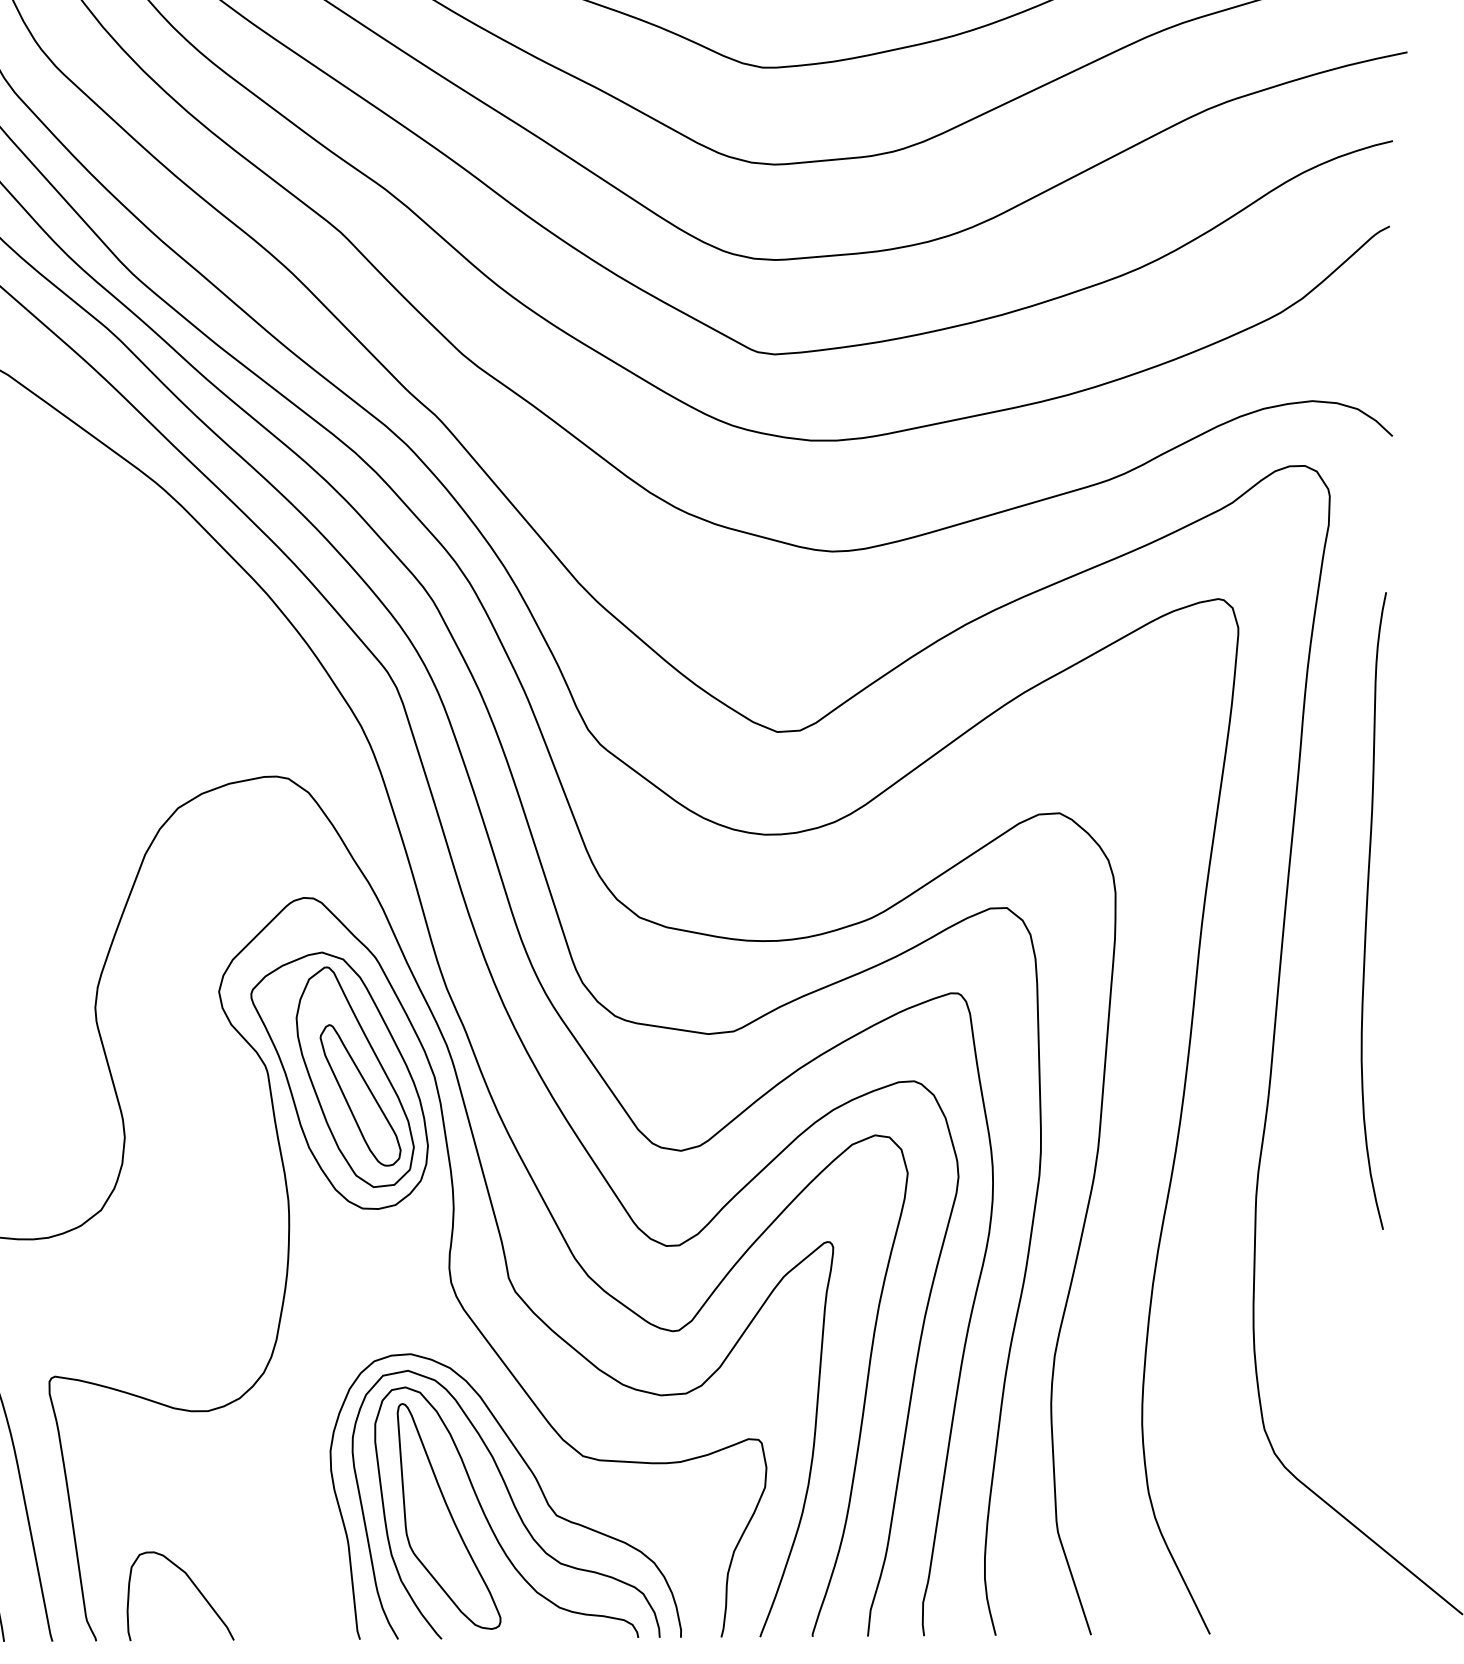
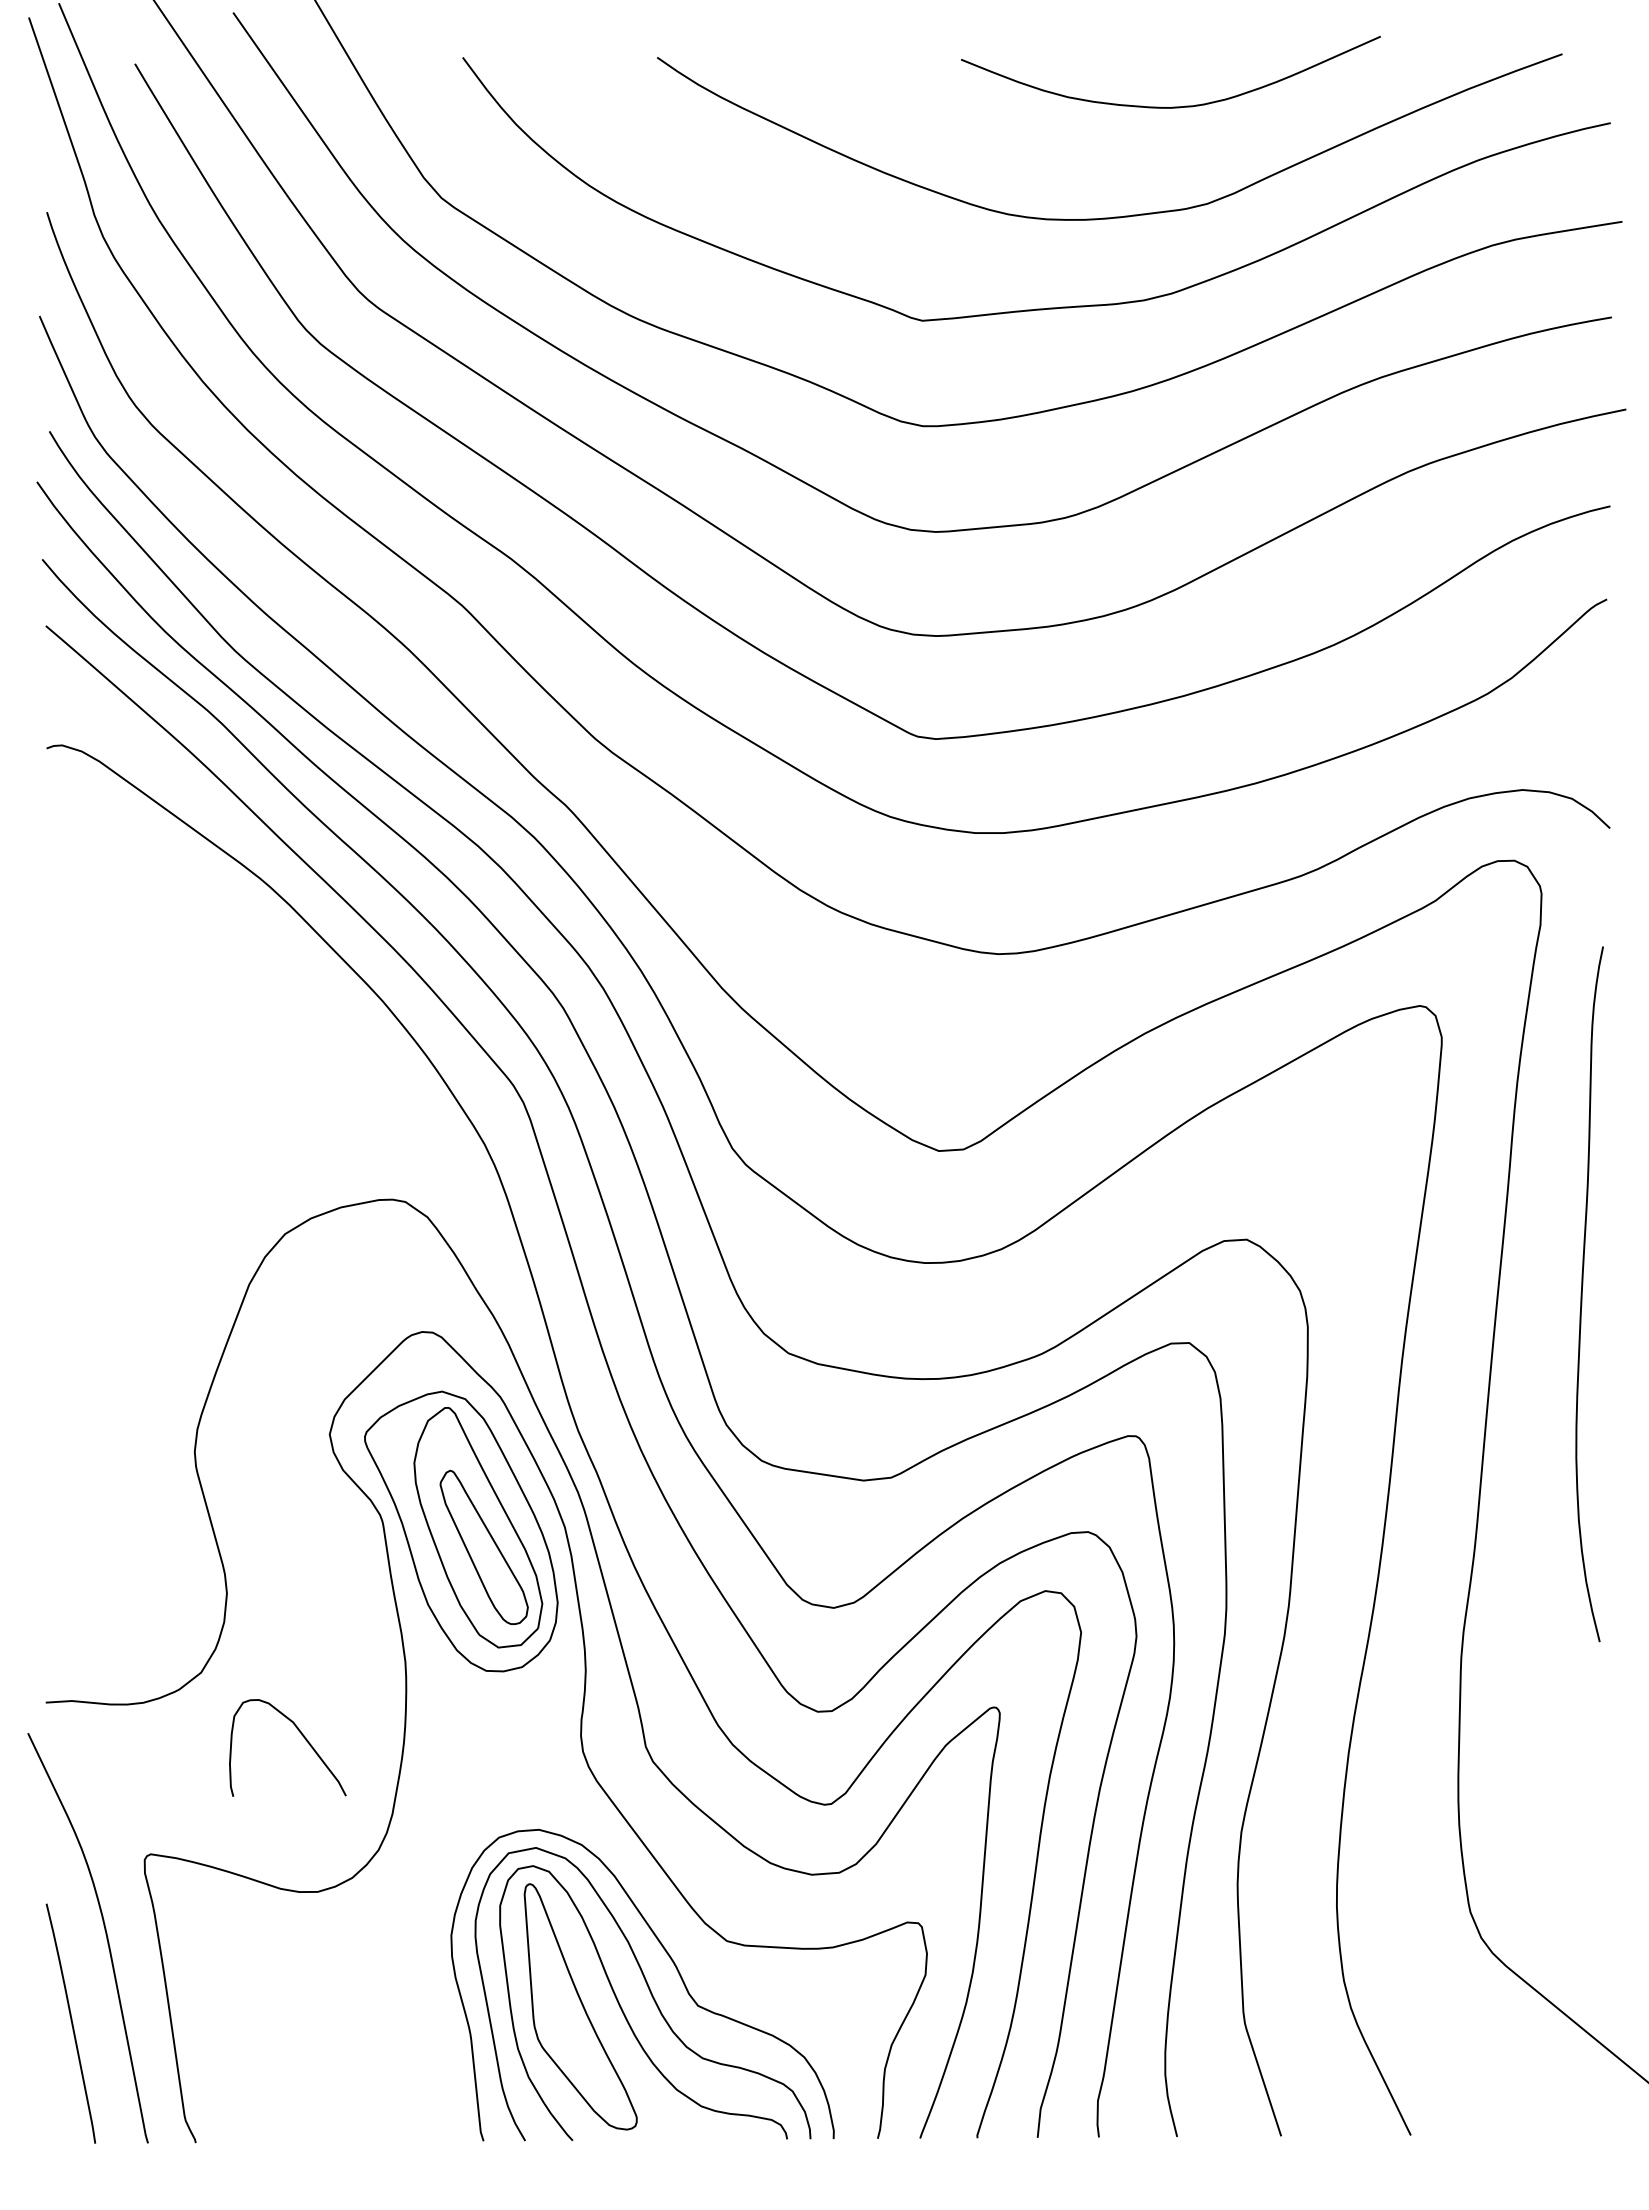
curve: (1367, 911) -> (1582, 1294), moved
curve: (194, 1585) -> (302, 1736), moved

